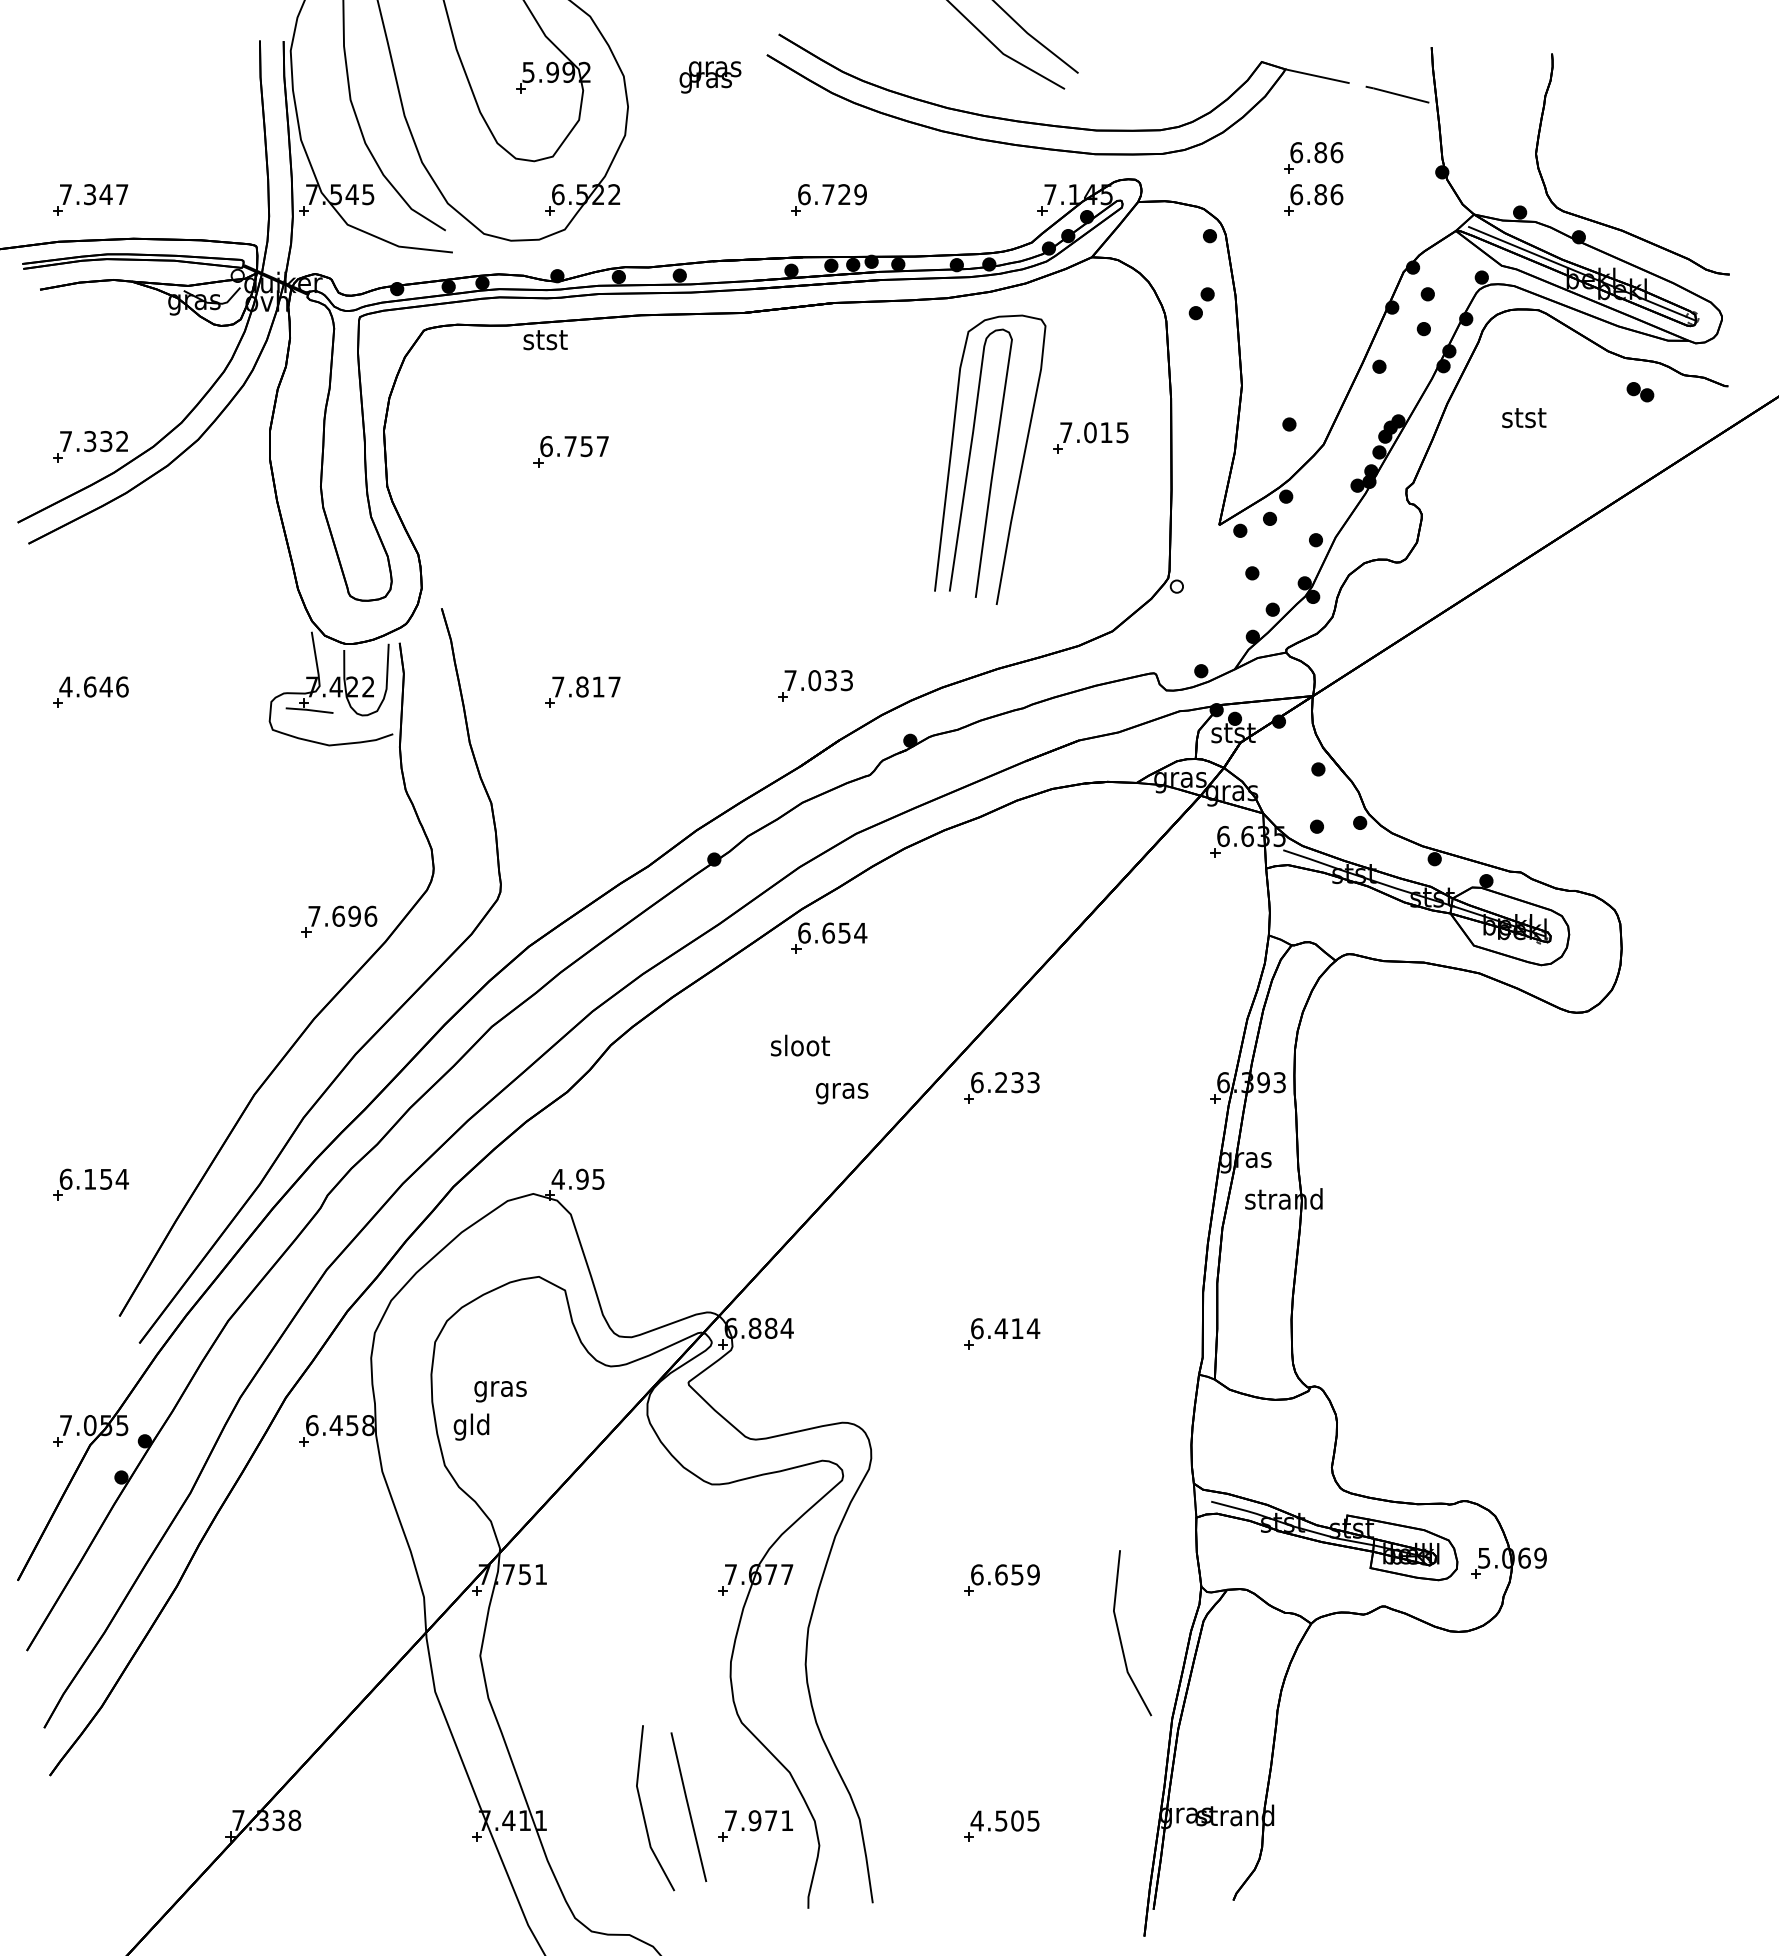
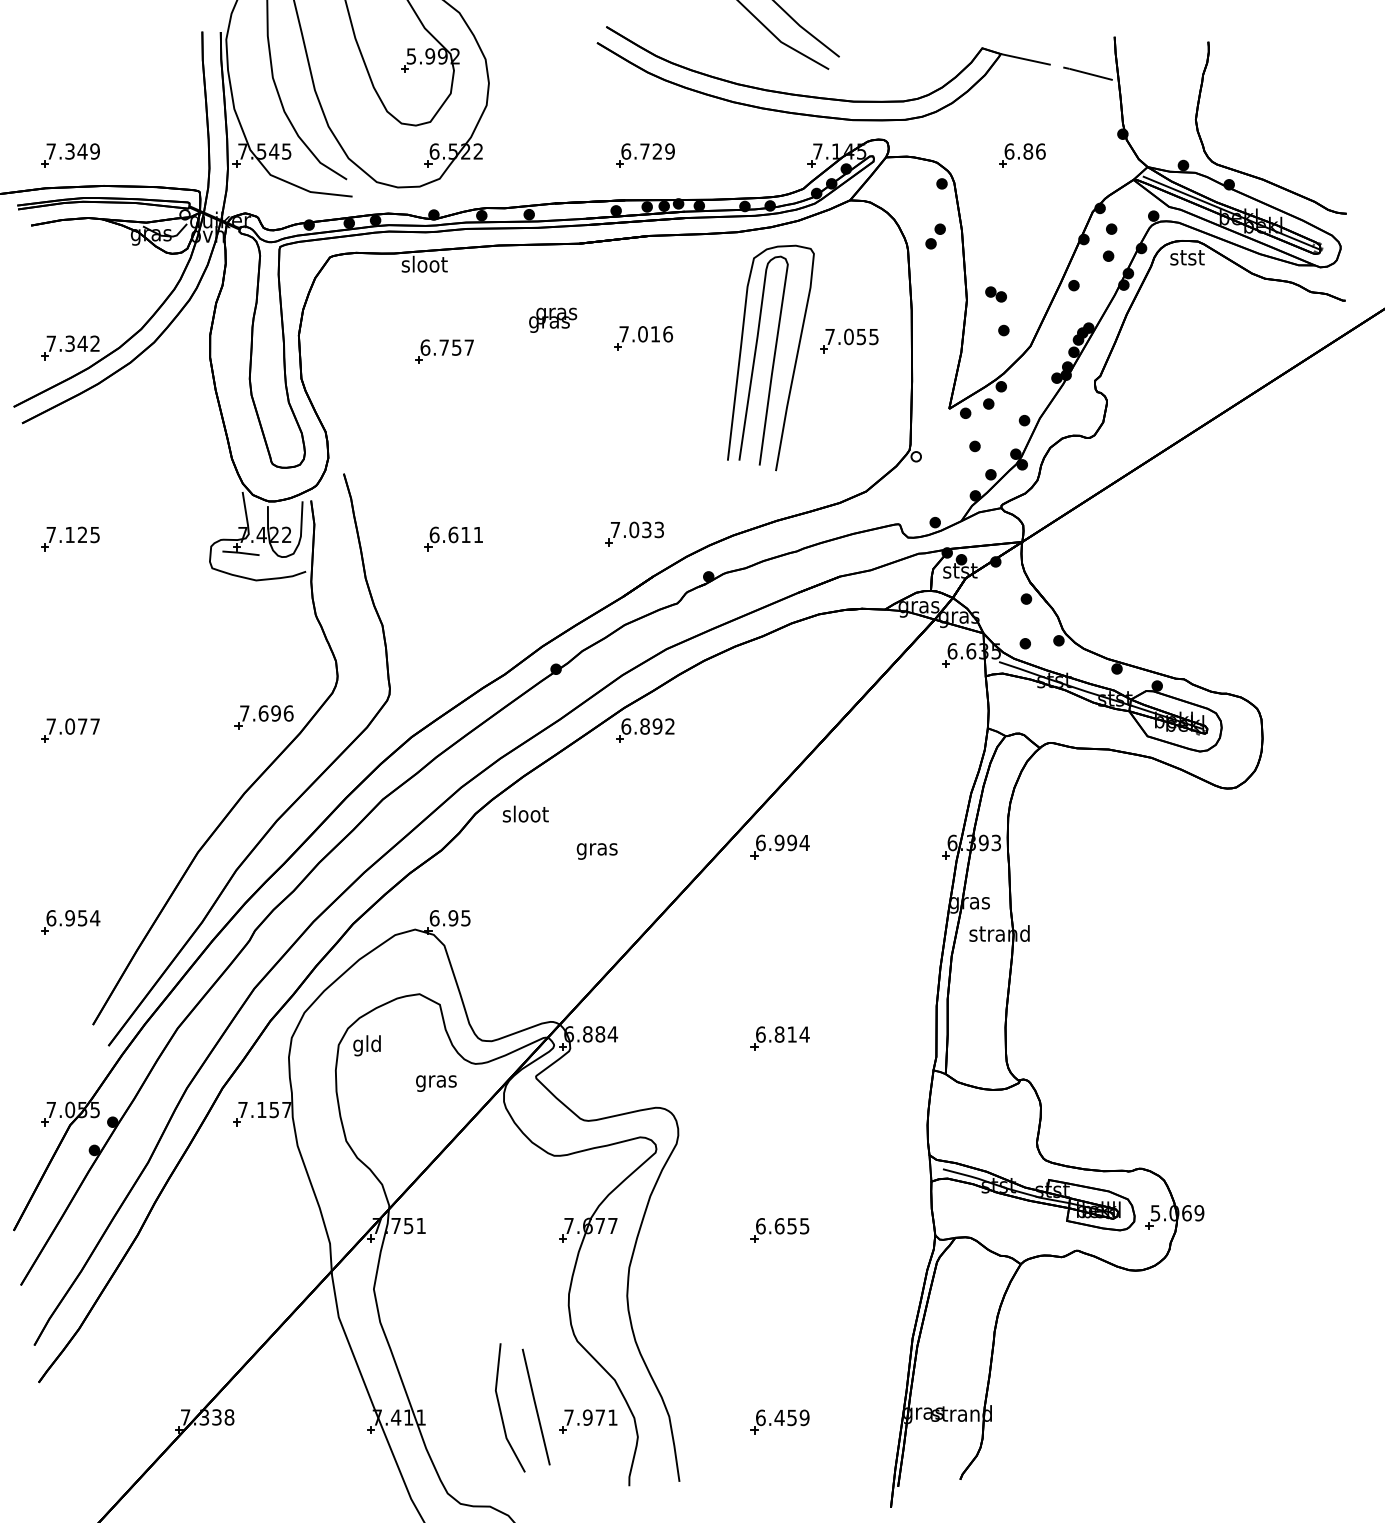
text: (710, 77) -> (553, 320), moved
part: (1313, 157) -> (1022, 122), removed
text: (121, 194) -> (94, 151), 7.347 -> 7.349
text: (545, 339) -> (424, 264), stst -> sloot
part: (1640, 392) -> (996, 294), moved
text: (1524, 418) -> (1187, 258), moved
text: (1106, 432) -> (861, 336), 7.015 -> 7.055
part: (826, 434) -> (643, 338), added
text: (105, 441) -> (82, 343), 7.332 -> 7.342
text: (93, 686) -> (72, 534), 4.646 -> 7.125
text: (586, 686) -> (456, 534), 7.817 -> 6.611
text: (844, 932) -> (657, 726), 6.654 -> 6.892
part: (90, 937) -> (70, 729), added
text: (800, 1045) -> (525, 814), moved
text: (1017, 1082) -> (792, 842), 6.233 -> 6.994
text: (842, 1093) -> (597, 851), moved
text: (89, 1178) -> (69, 917), 6.154 -> 6.954
text: (557, 1178) -> (434, 917), 4.95 -> 6.95
text: (1001, 1328) -> (779, 1034), 6.414 -> 6.814
text: (500, 1391) -> (436, 1083), moved
text: (340, 1425) -> (265, 1109), 6.458 -> 7.157
text: (471, 1426) -> (367, 1045), moved
text: (1033, 1574) -> (804, 1225), 6.659 -> 6.655
line: (1120, 1634) -> (872, 1272), removed
text: (1004, 1820) -> (782, 1417), 4.505 -> 6.459

